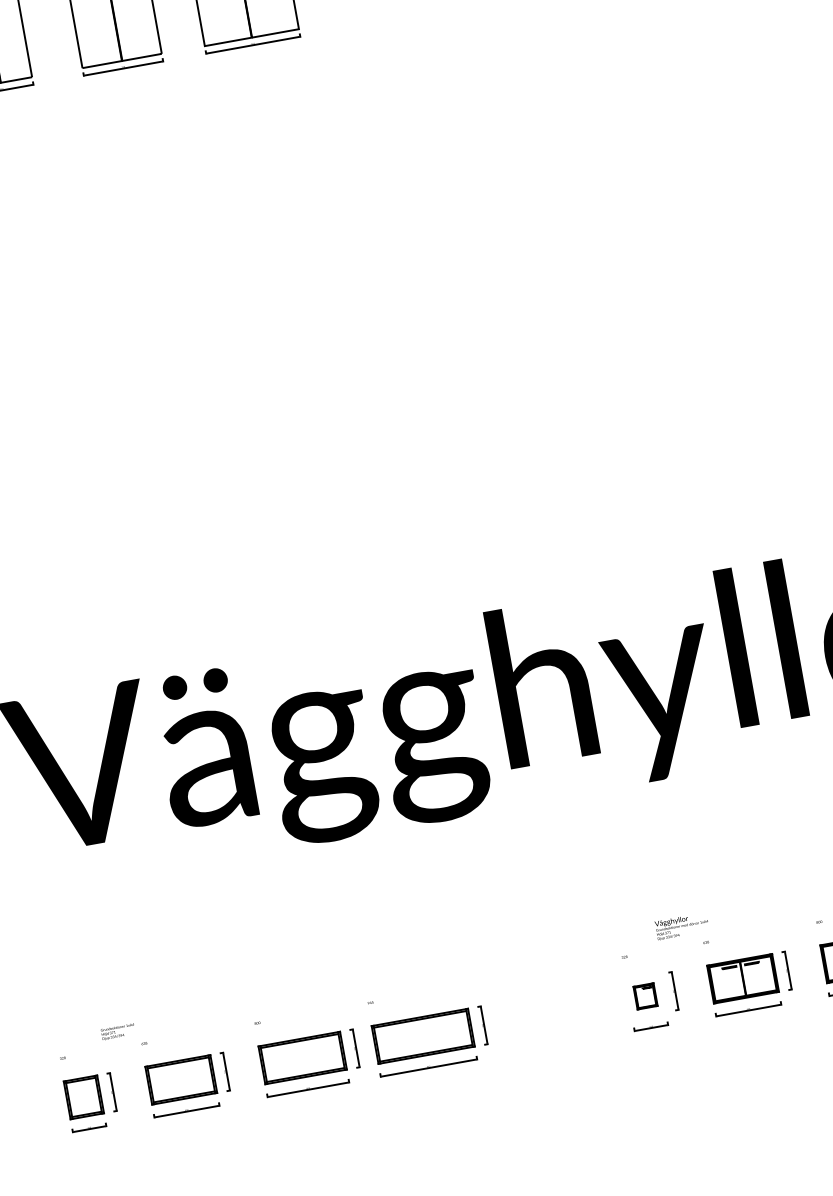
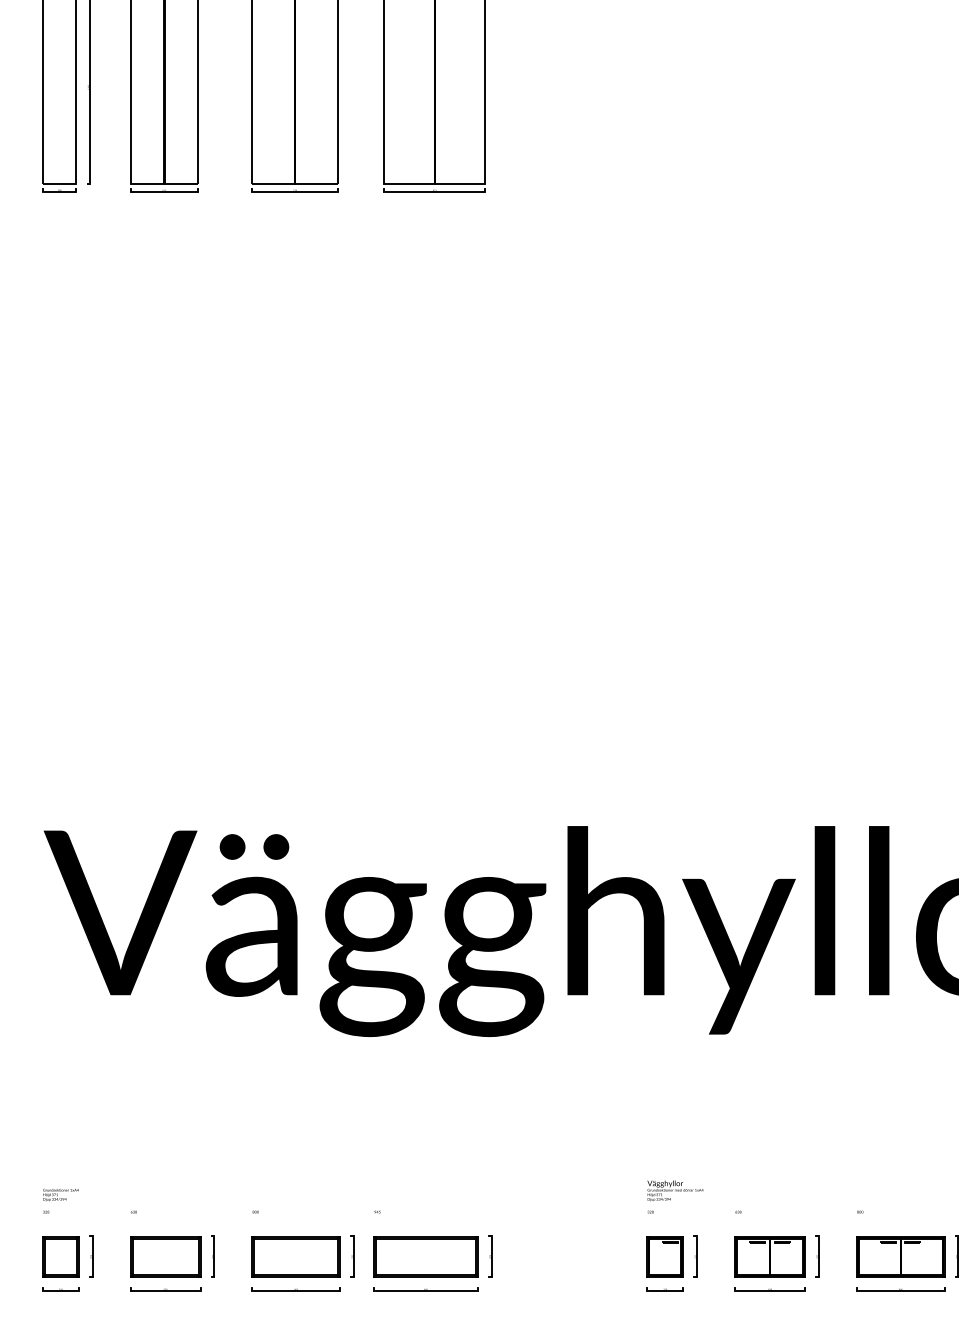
text: (682, 926) -> (675, 1190), moved
part: (644, 996) -> (664, 1256), size x1.67
text: (117, 1031) -> (60, 1194), moved

